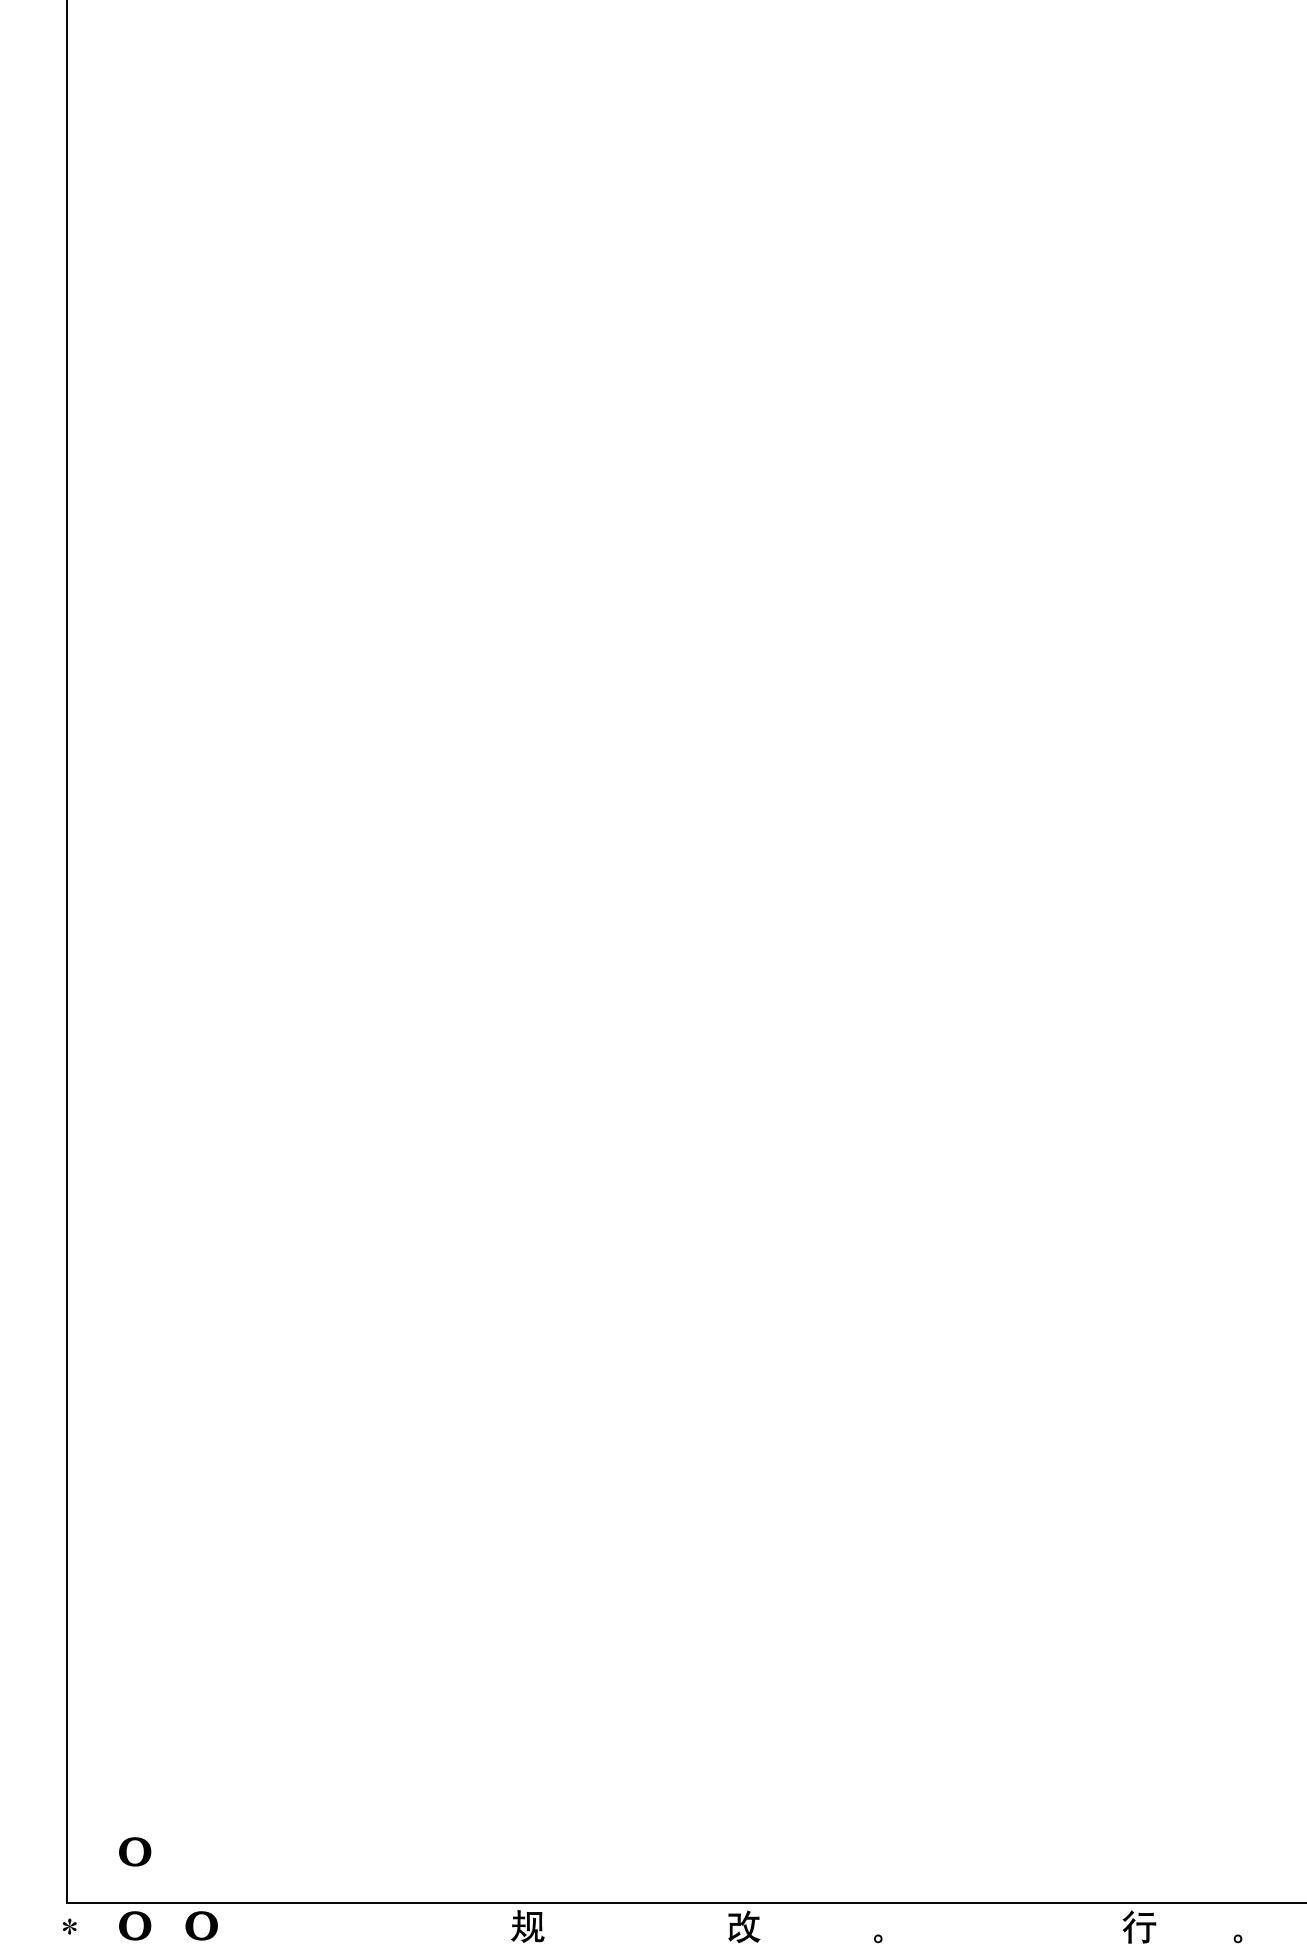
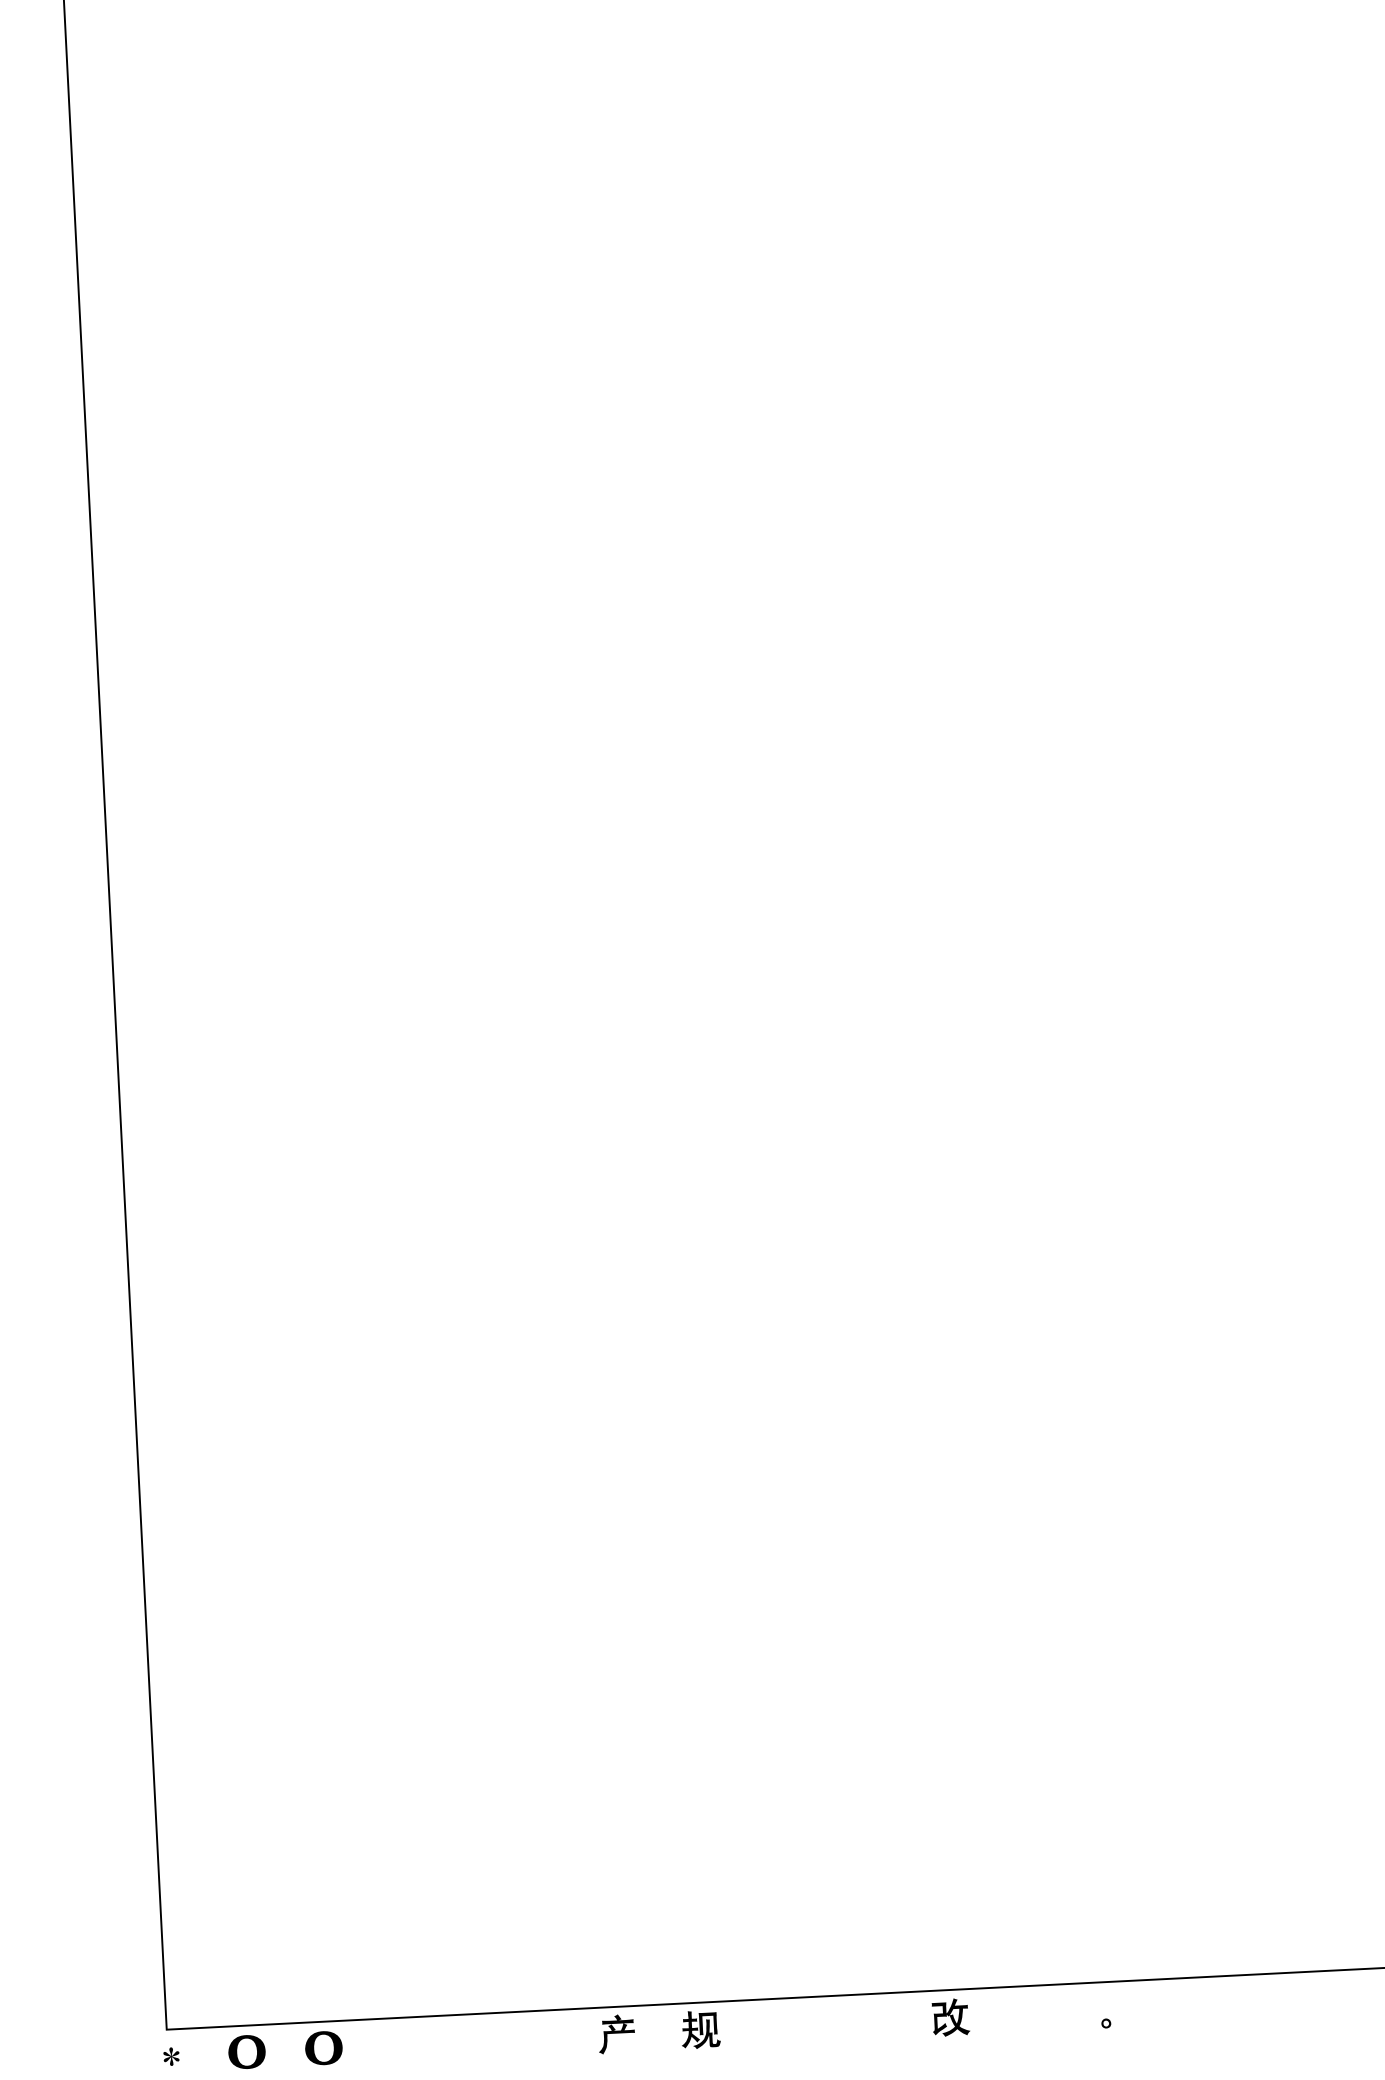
part: (135, 1851) -> (243, 1966), removed
fill: (454, 1926) -> (616, 2034), added

